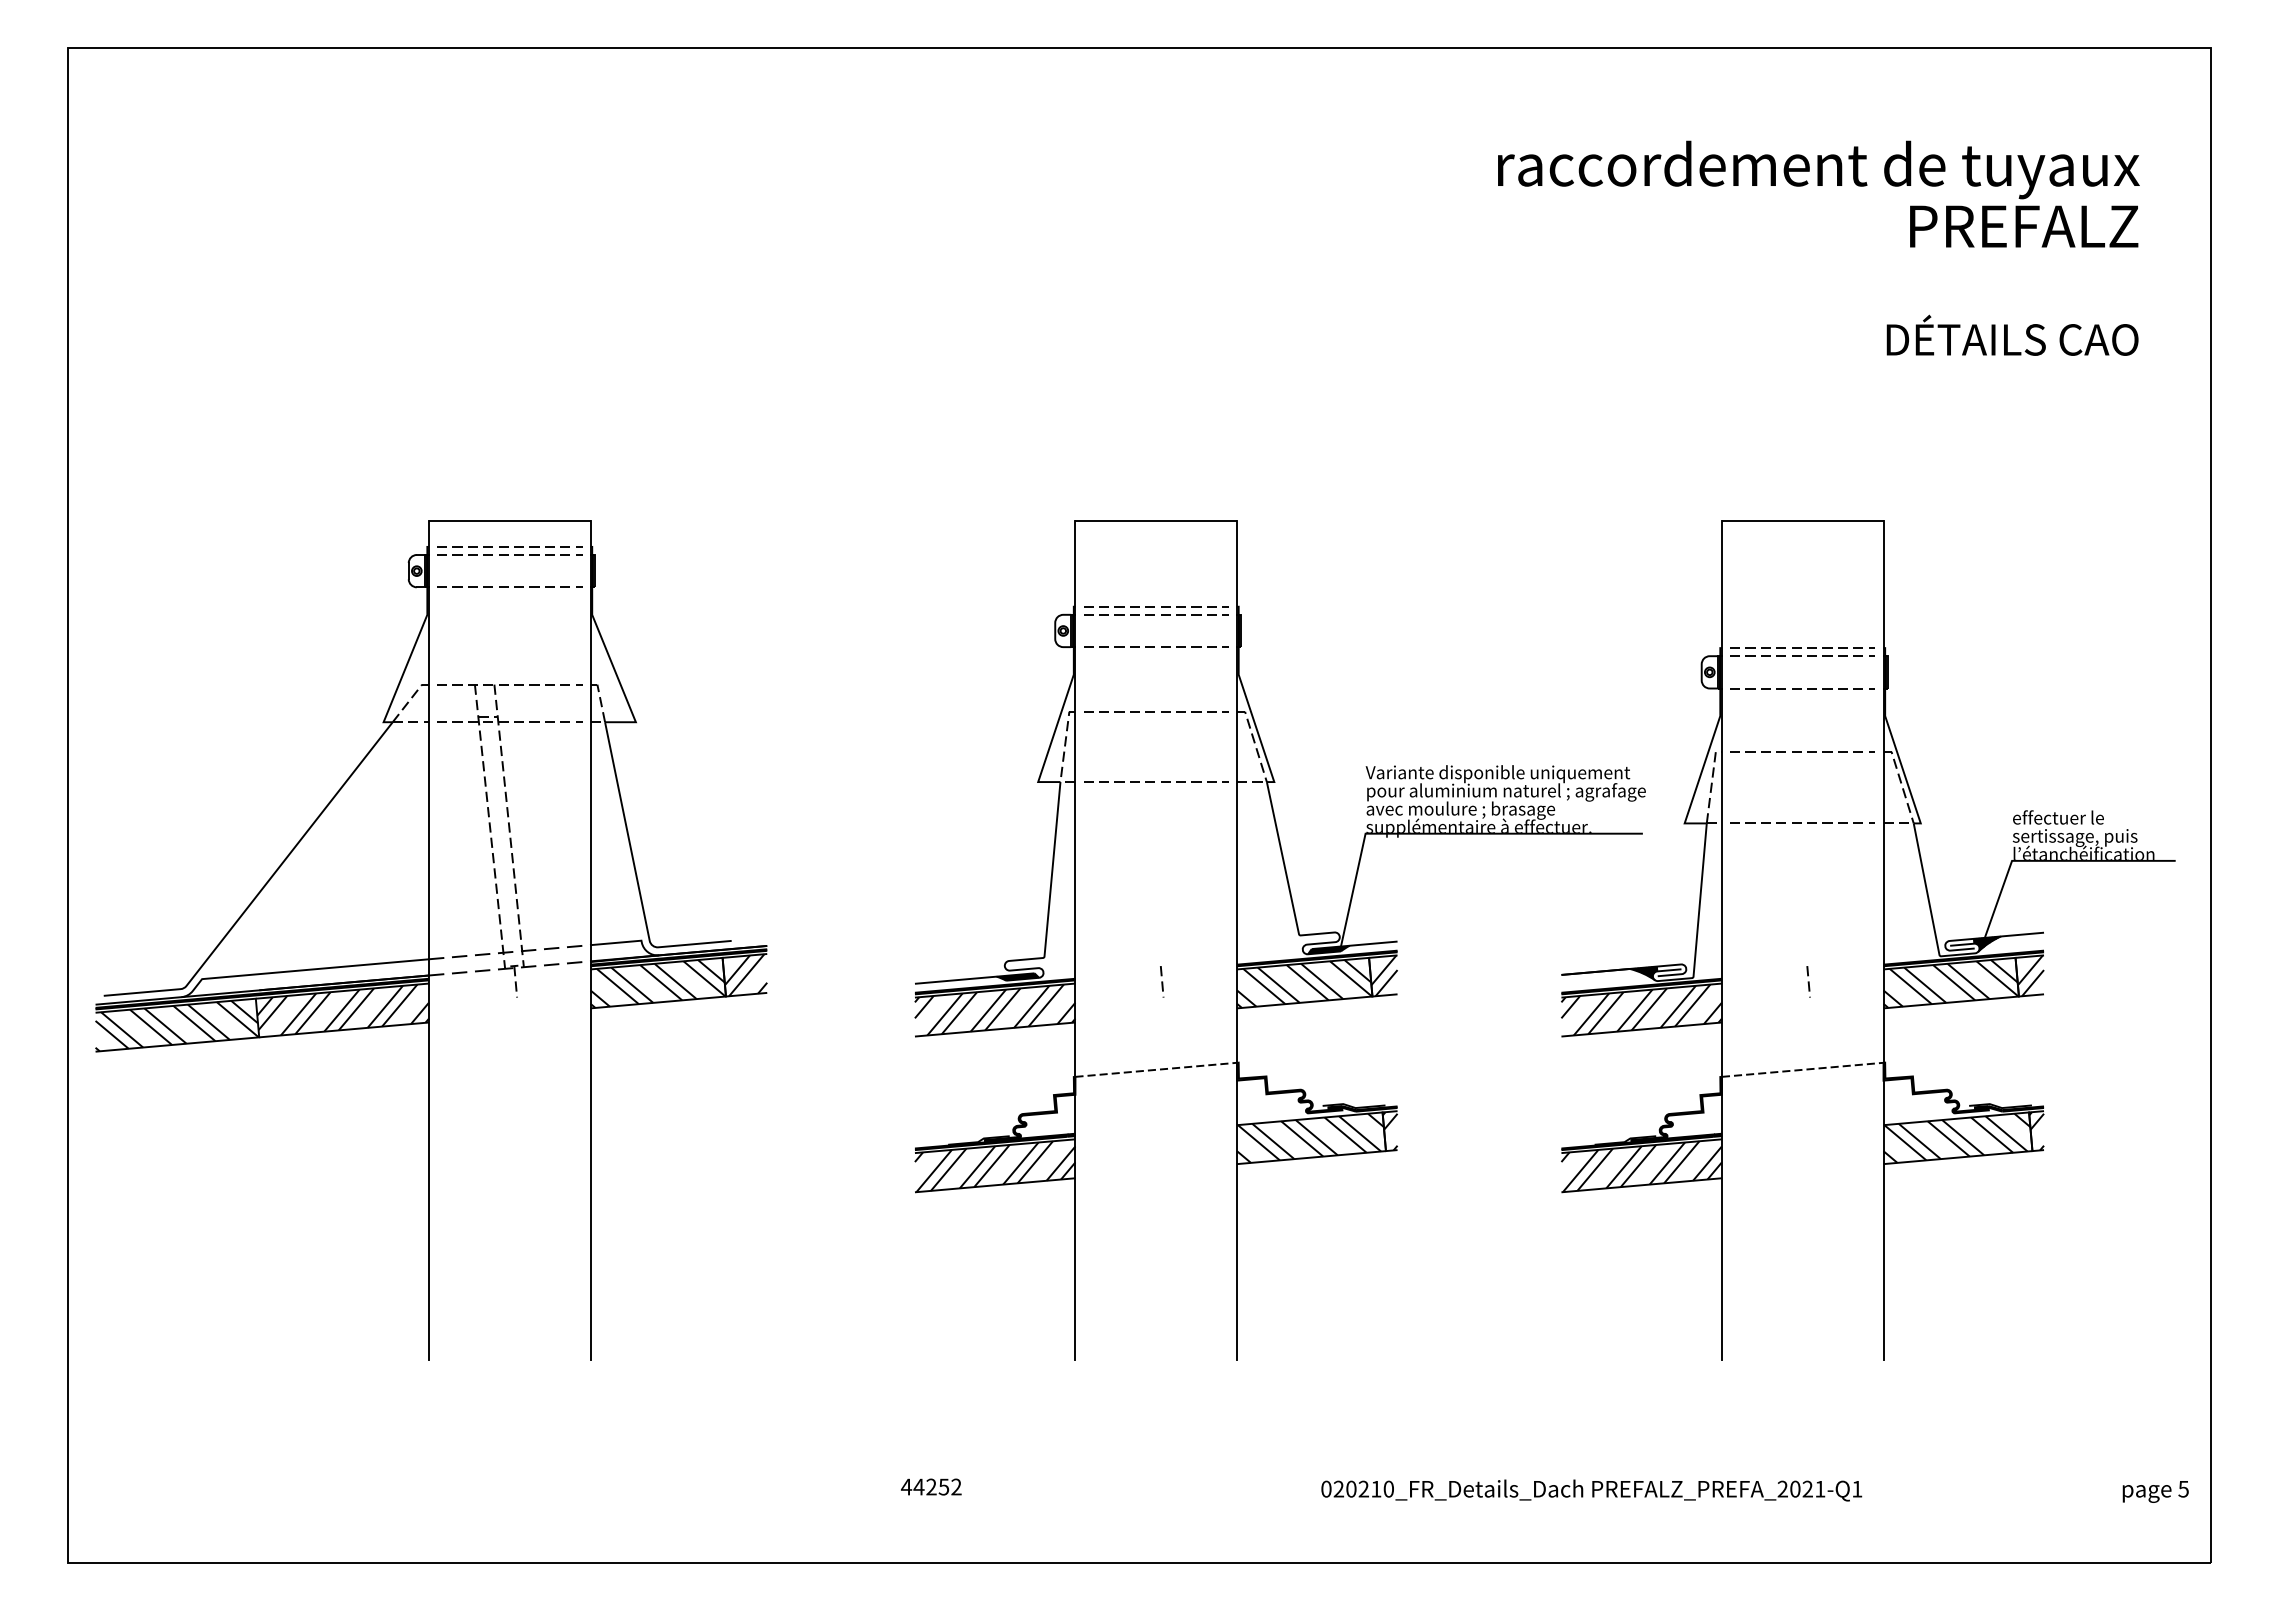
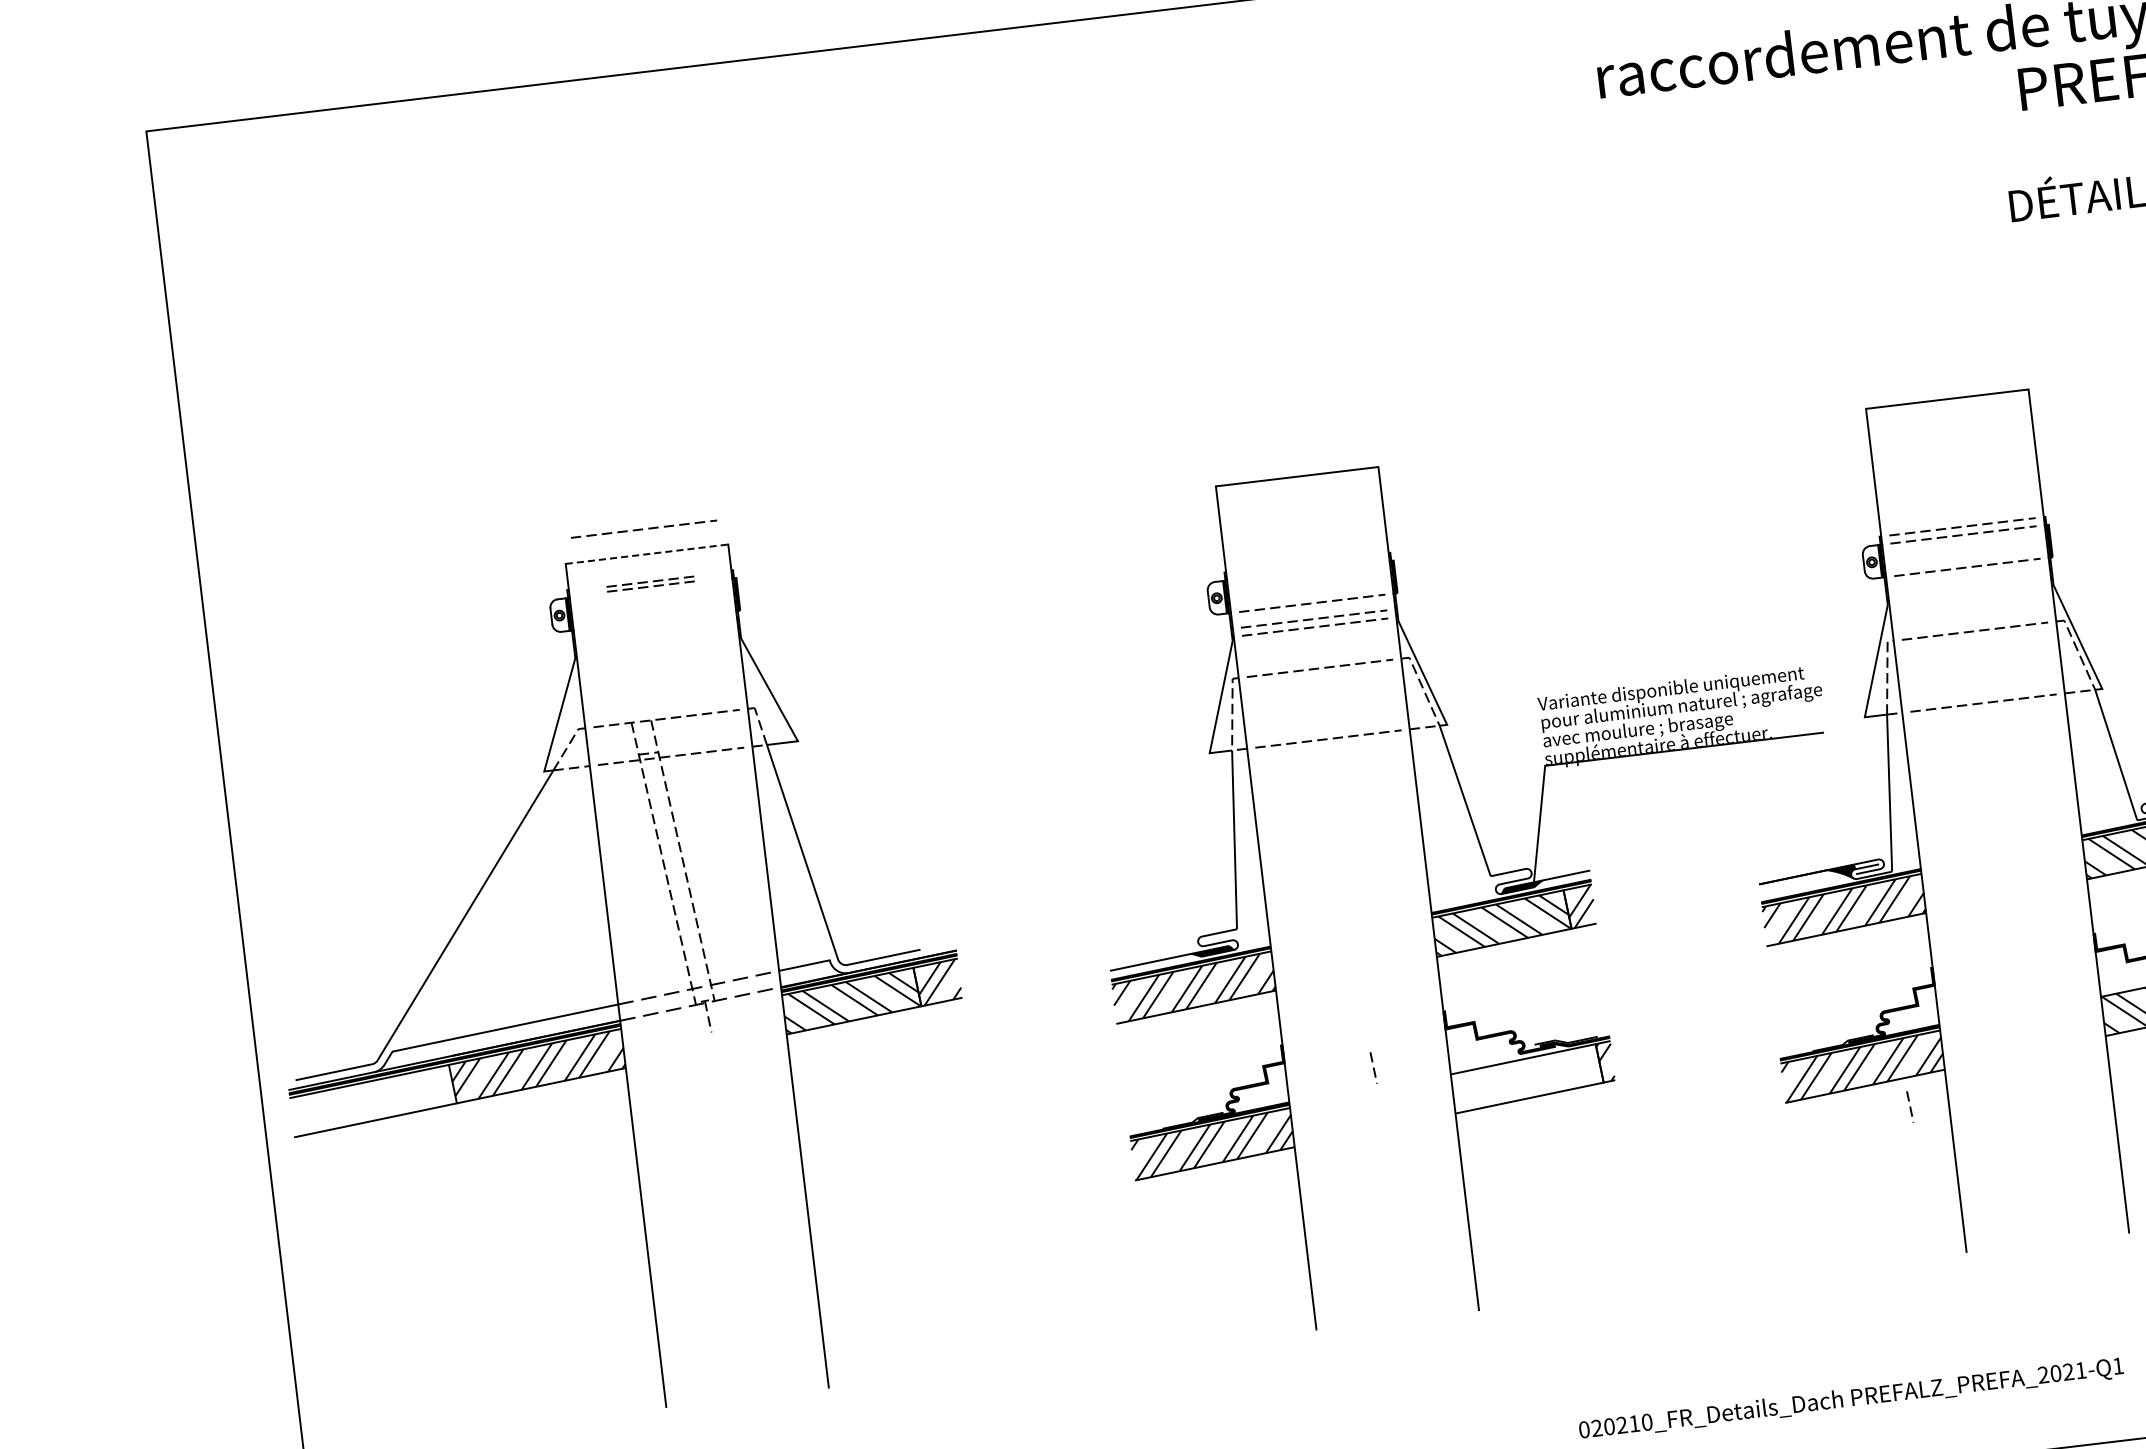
line: (509, 521) -> (646, 554), solid -> dashed
part: (509, 550) -> (650, 583), size x0.6
line: (508, 586) -> (642, 528), moved
part: (1156, 610) -> (1314, 622), moved
line: (1162, 981) -> (1373, 1067), moved
line: (1808, 981) -> (1910, 1106), moved
hatch: (176, 1025) -> (372, 1101), removed
line: (1156, 1069) -> (1363, 1028), removed
line: (1802, 1069) -> (2012, 950), removed
hatch: (1310, 1137) -> (1526, 1078), removed

